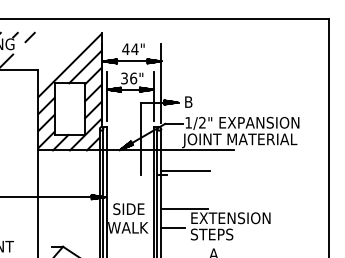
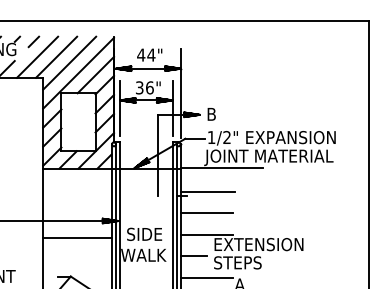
line: (33, 50) -> (37, 56), added
line: (50, 50) -> (56, 56), added
line: (61, 56) -> (69, 63), added
line: (184, 190) -> (206, 213), added
line: (68, 212) -> (76, 238), added
line: (184, 247) -> (206, 277), added

